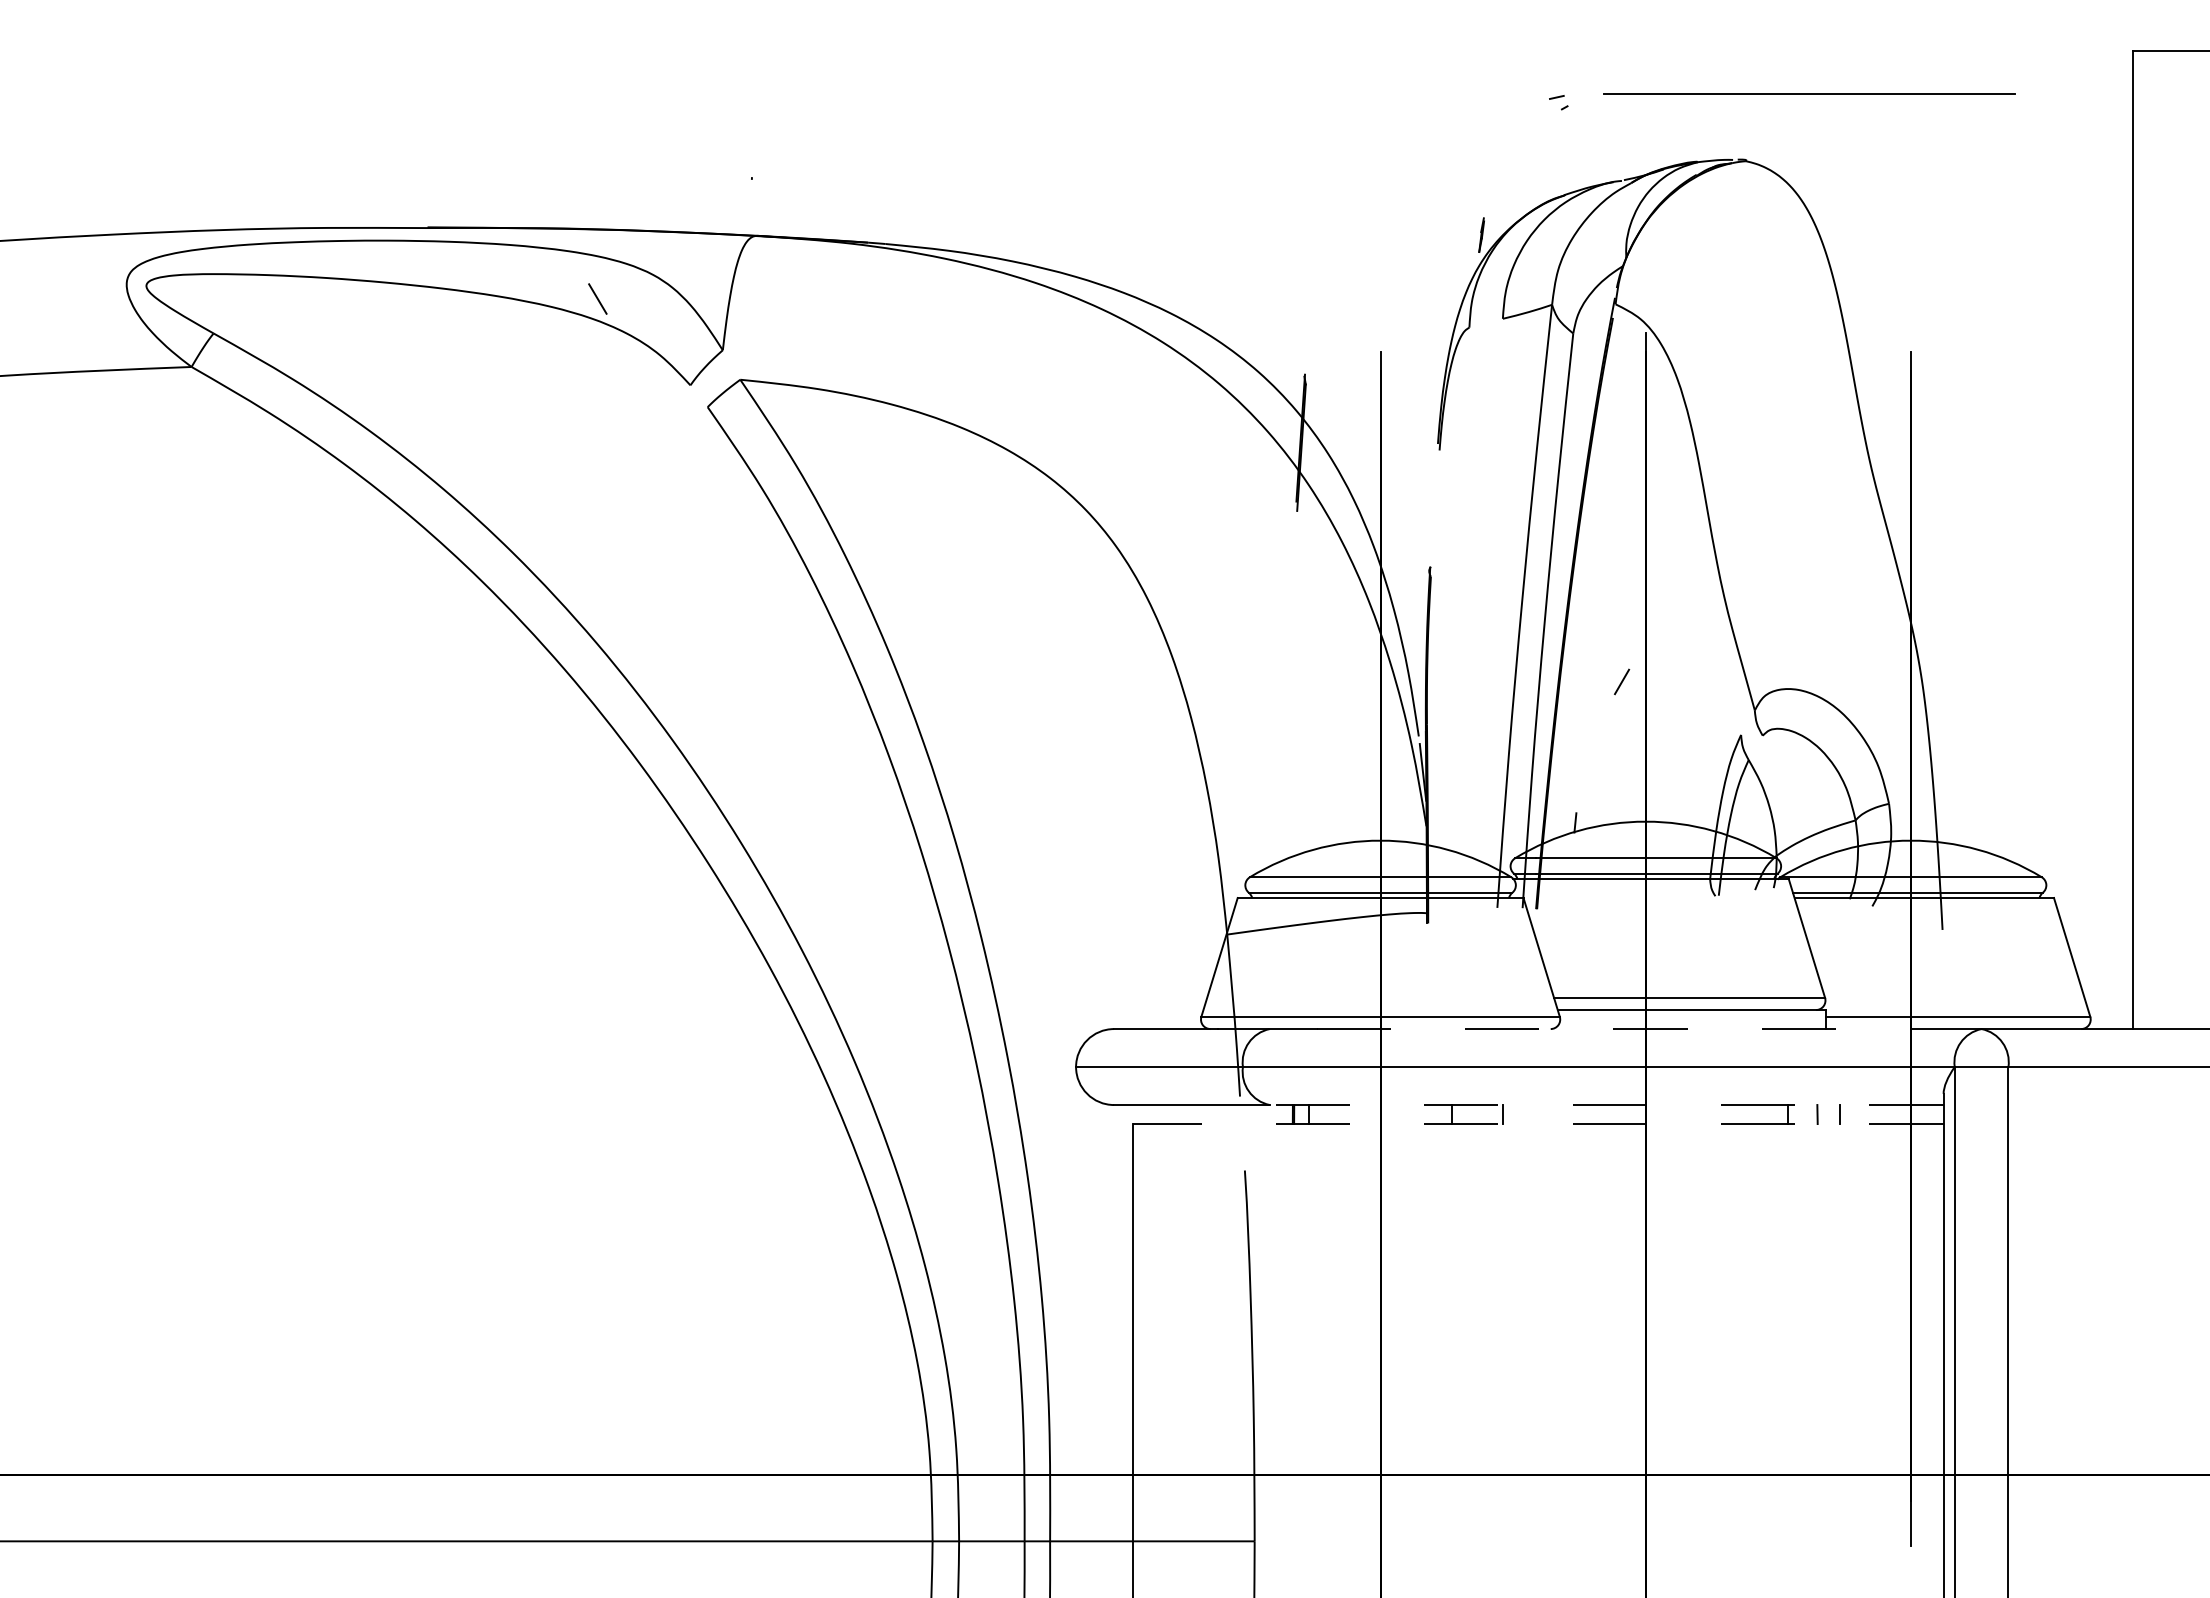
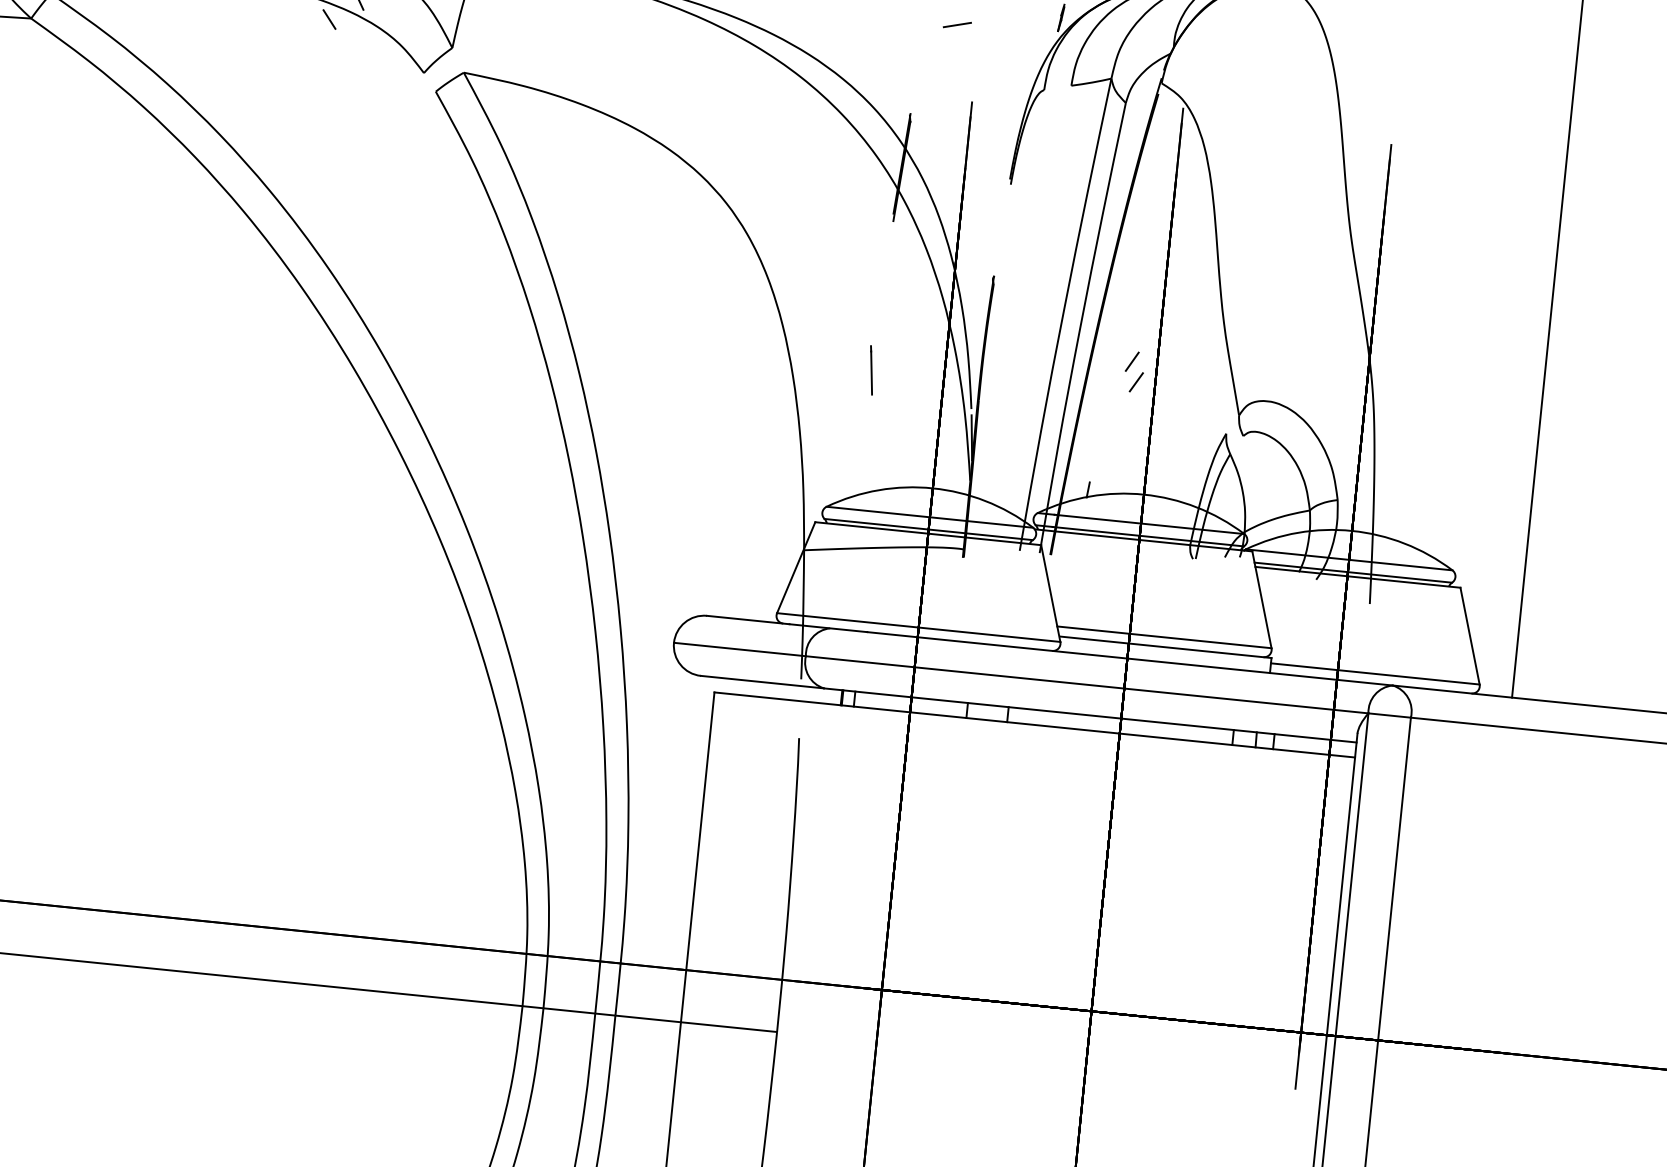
line: (1352, 256) -> (957, 24), added
line: (564, 330) -> (328, 19), added
line: (1614, 656) -> (1132, 361), added
line: (1288, 700) -> (871, 370), added
line: (1649, 1029) -> (1130, 659), dashed -> solid
line: (1606, 1105) -> (1090, 715), dashed -> solid
line: (1537, 1124) -> (1034, 725), dashed -> solid

